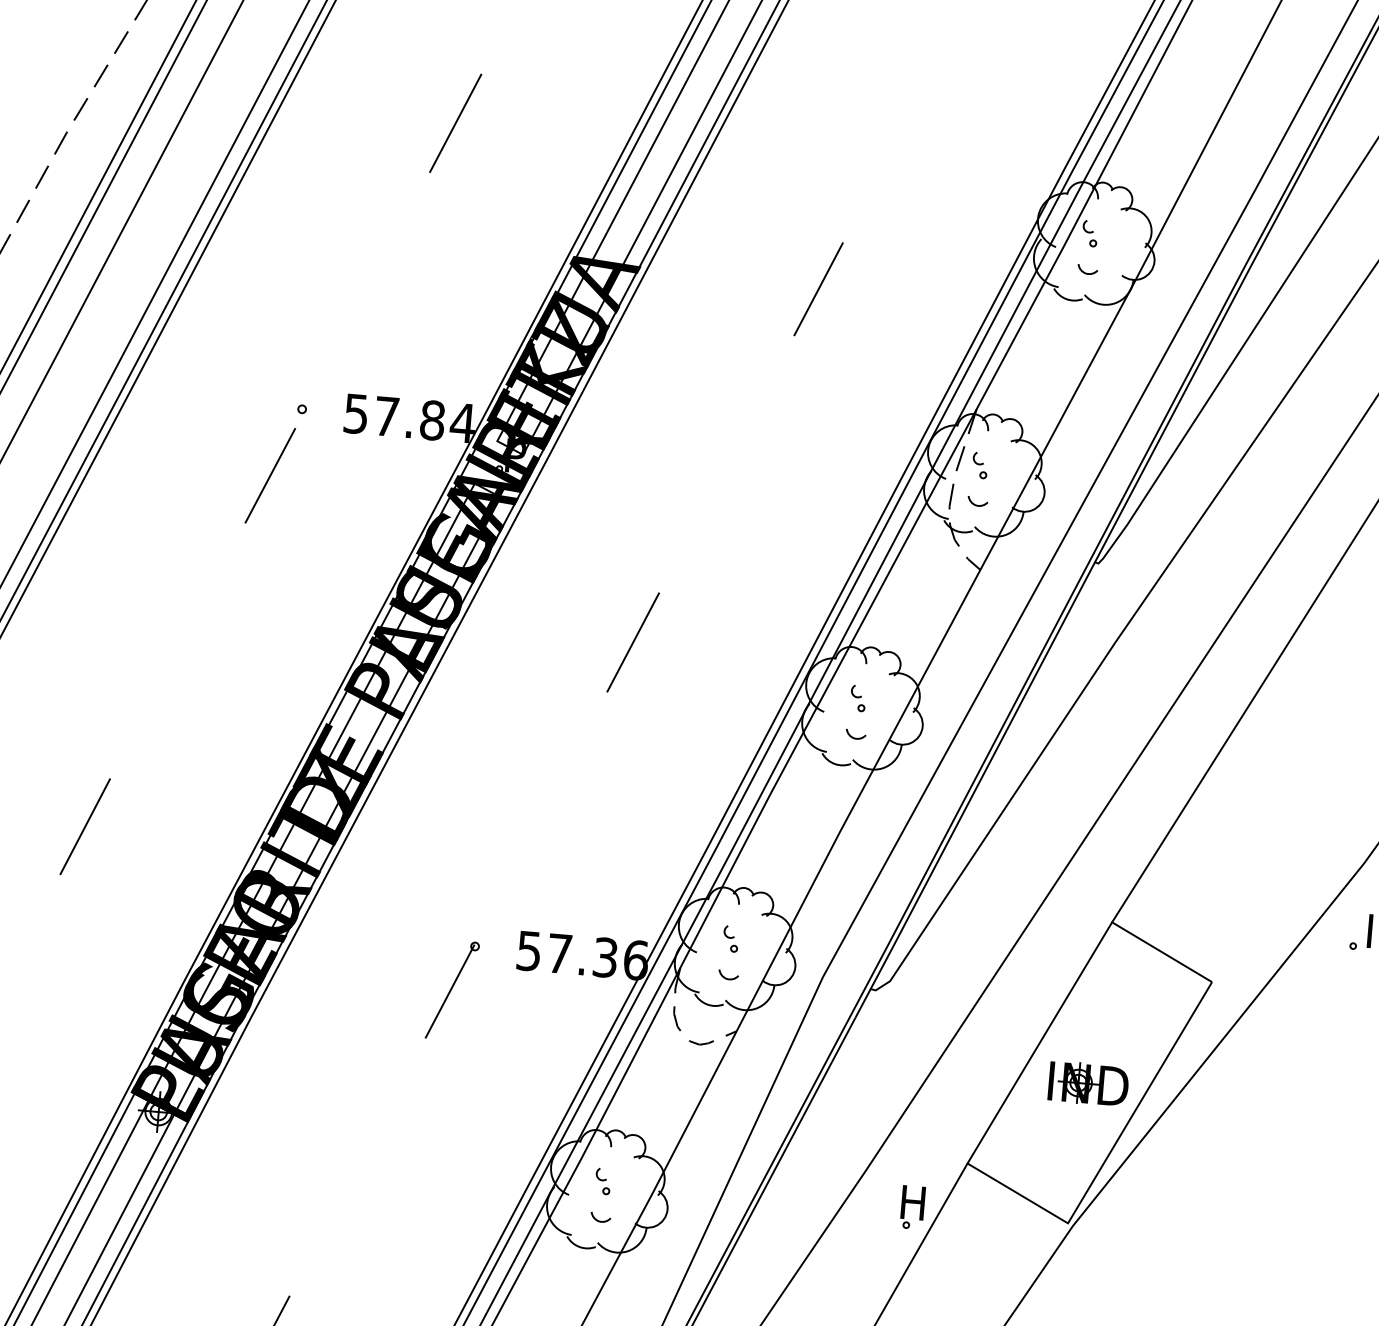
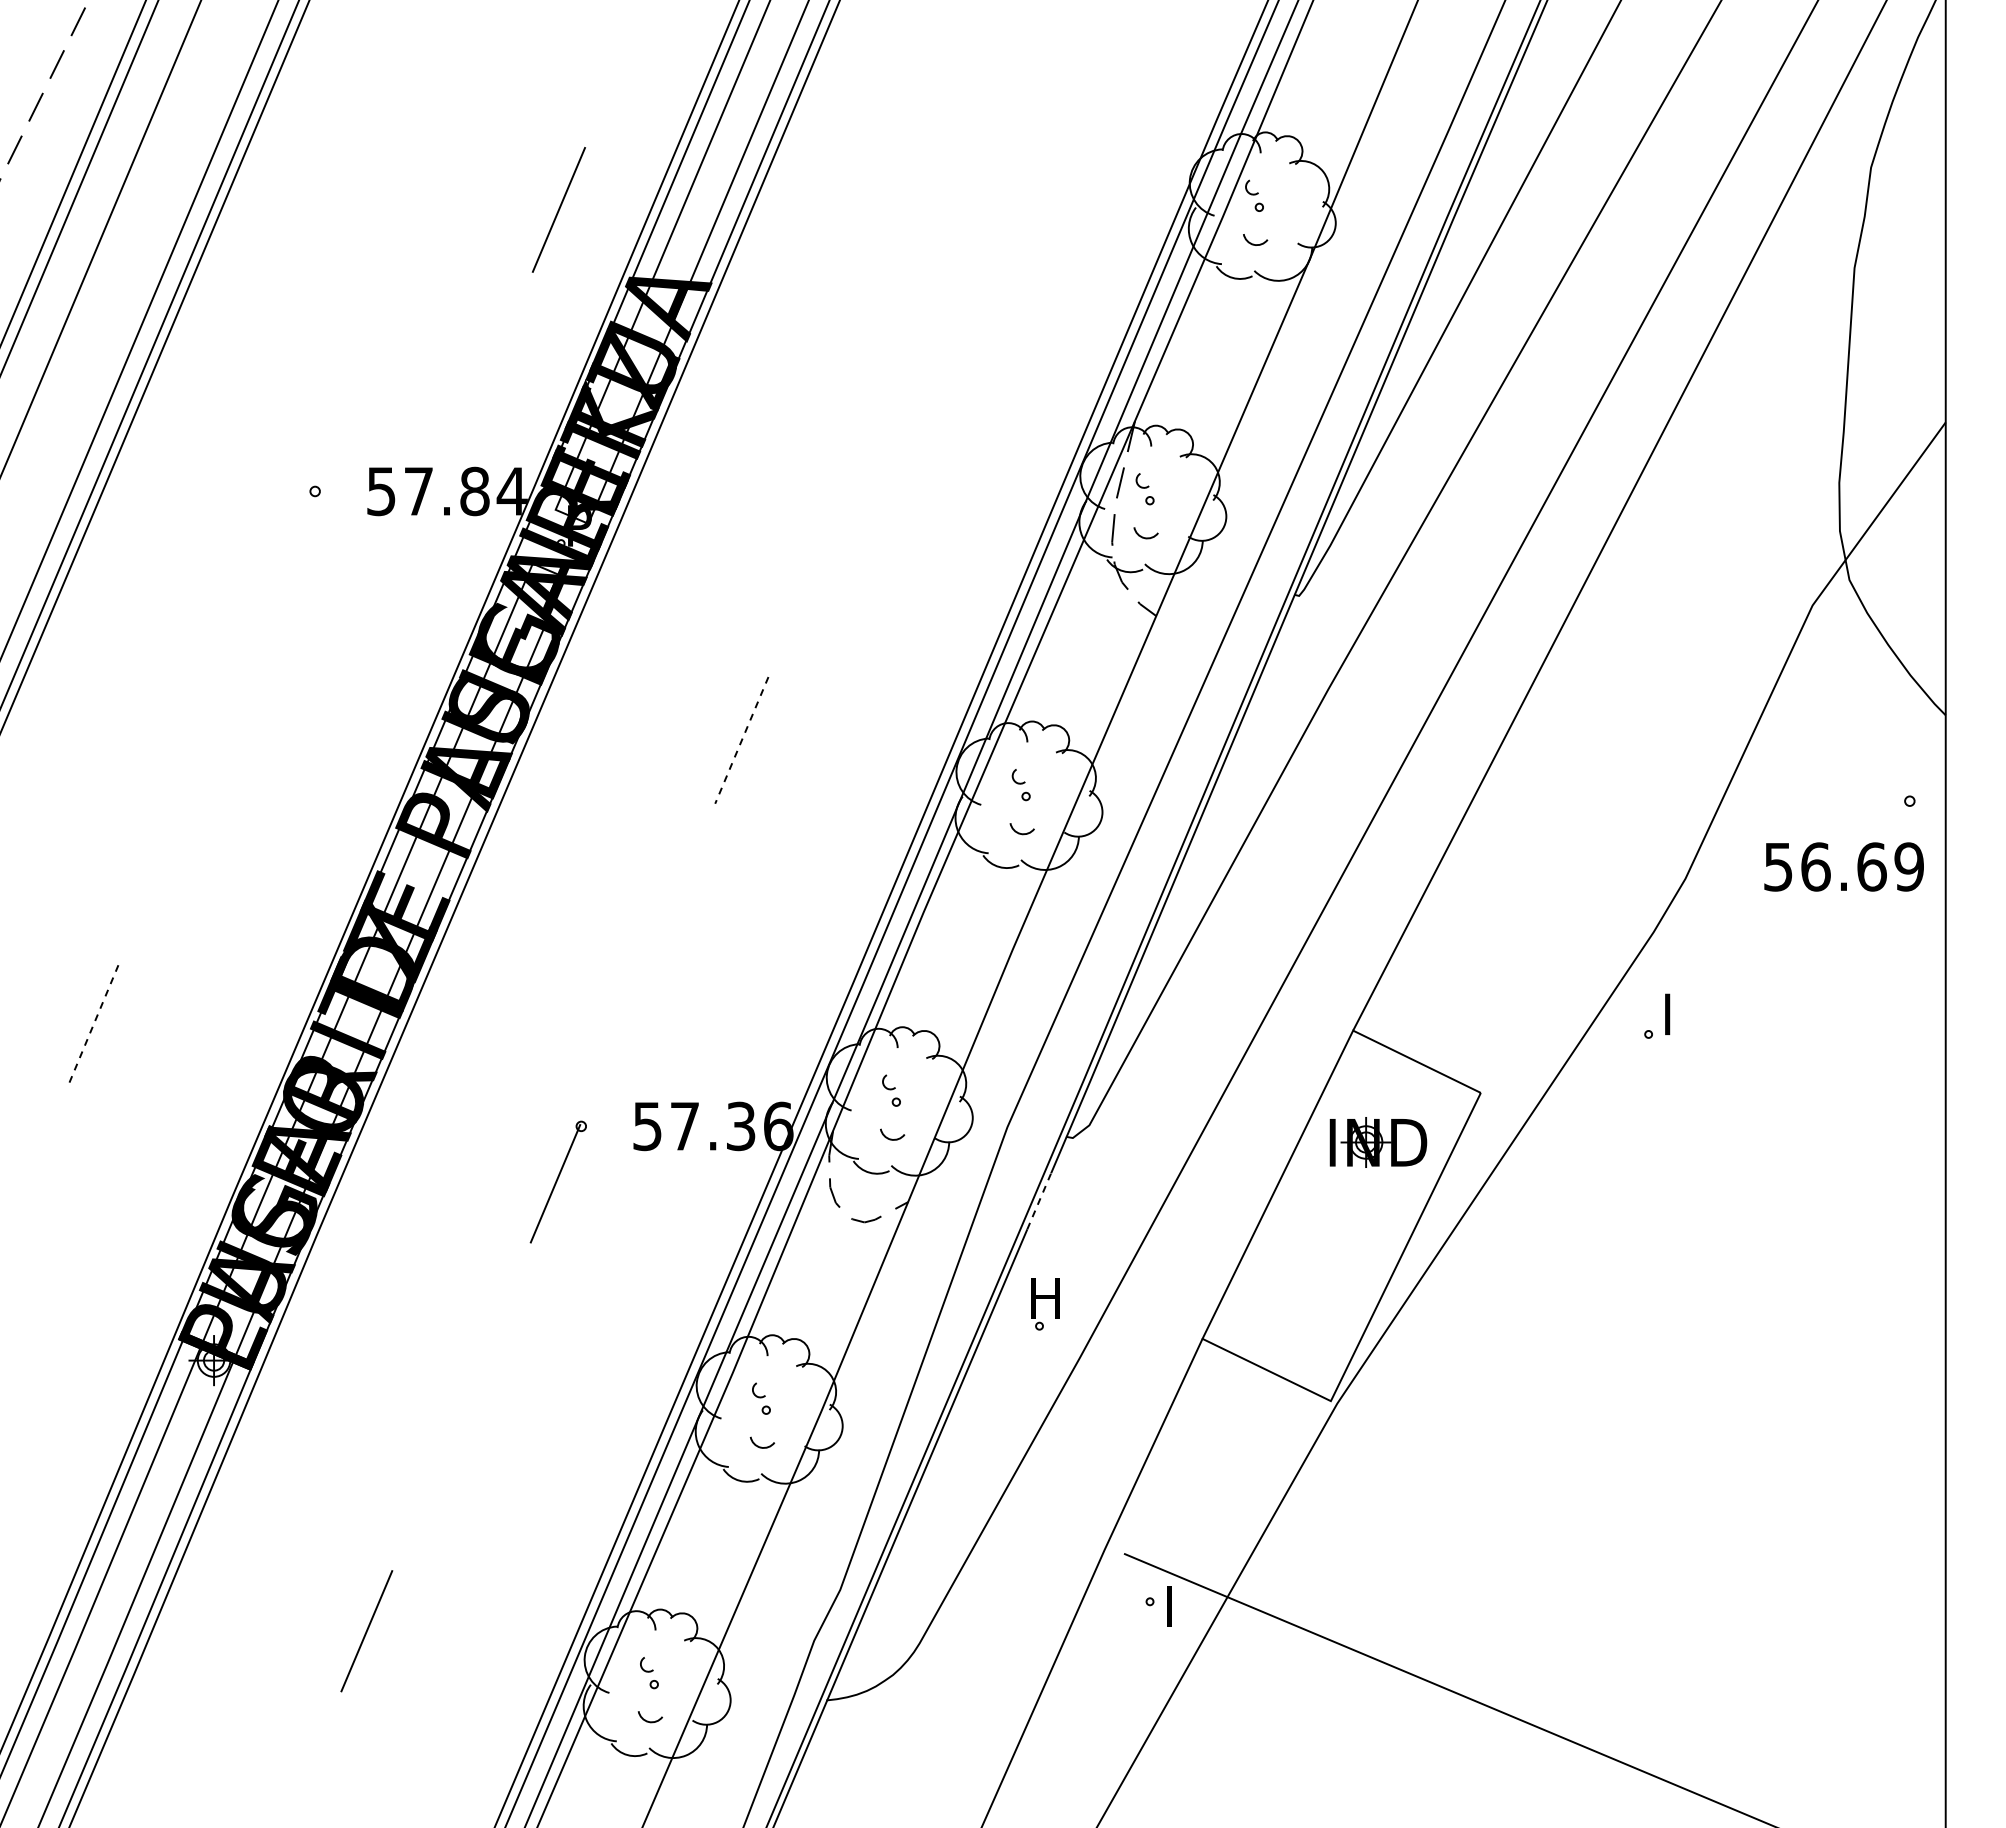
line: (455, 123) -> (558, 209), moved
line: (817, 289) -> (929, 291), removed
line: (270, 475) -> (283, 575), removed
line: (632, 642) -> (741, 740), solid -> dashed
line: (85, 825) -> (95, 1020), solid -> dashed
line: (844, 1039) -> (1039, 1200), solid -> dashed
part: (1088, 1083) -> (1378, 1142), moved
part: (912, 1207) -> (1045, 1304), moved

